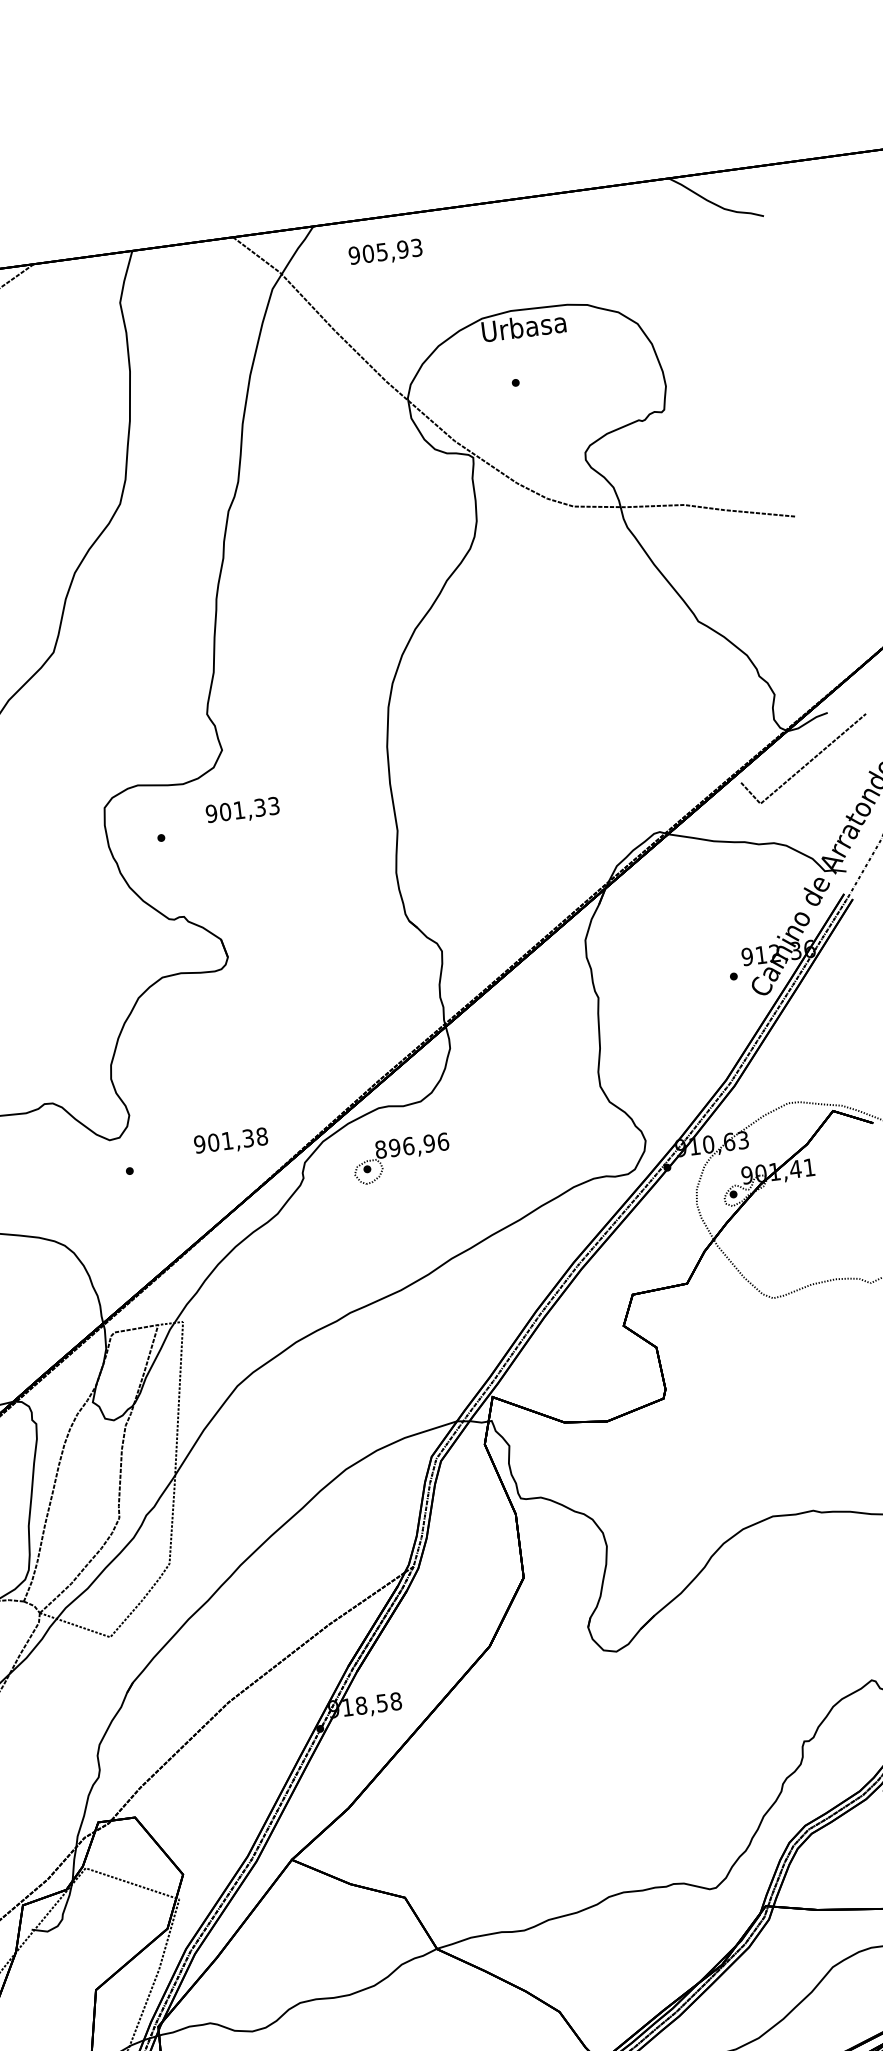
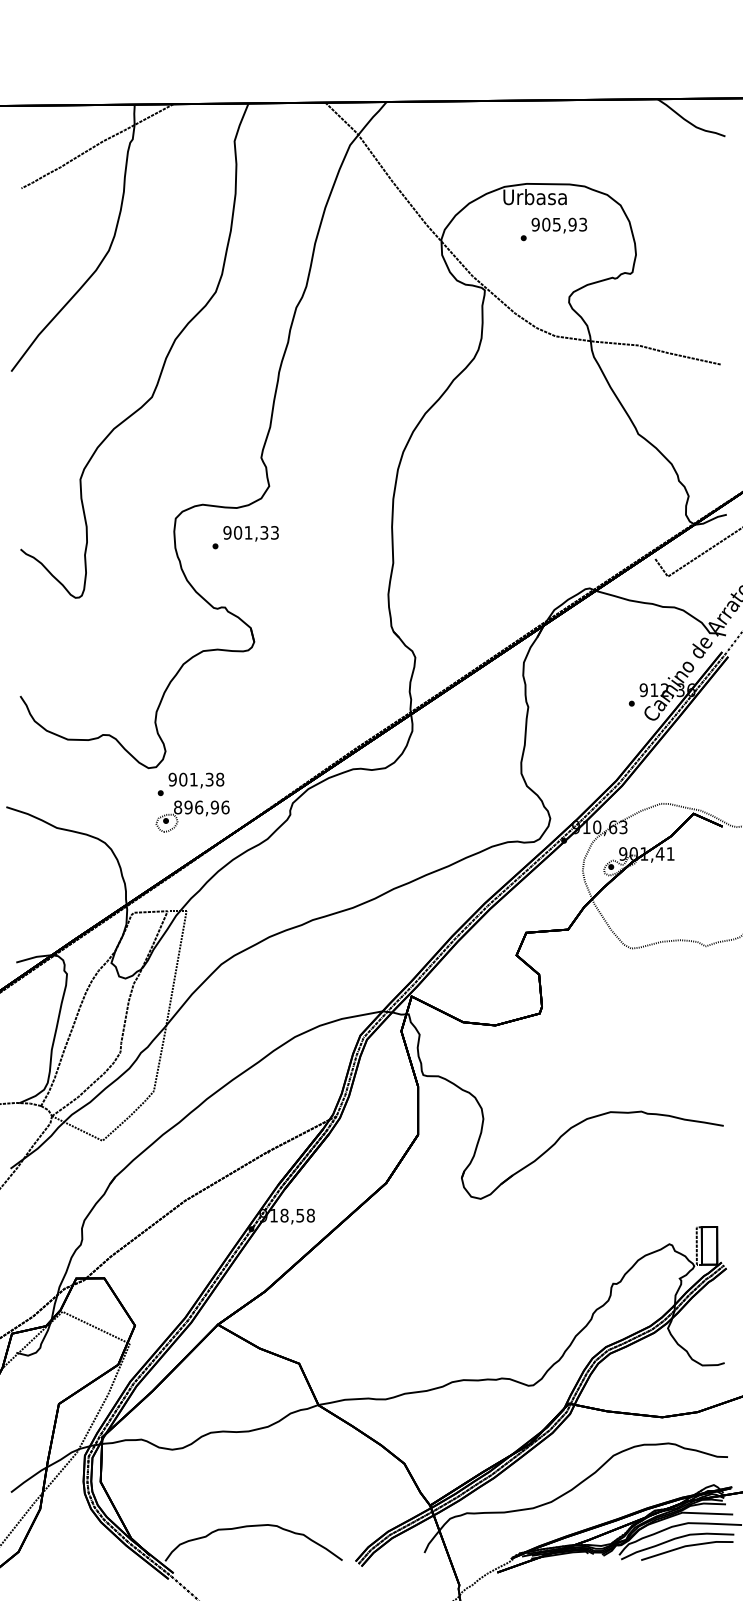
text: (385, 252) -> (559, 225), moved
text: (241, 810) -> (250, 533), moved
text: (231, 1141) -> (196, 780), moved
part: (401, 1159) -> (192, 816), moved

